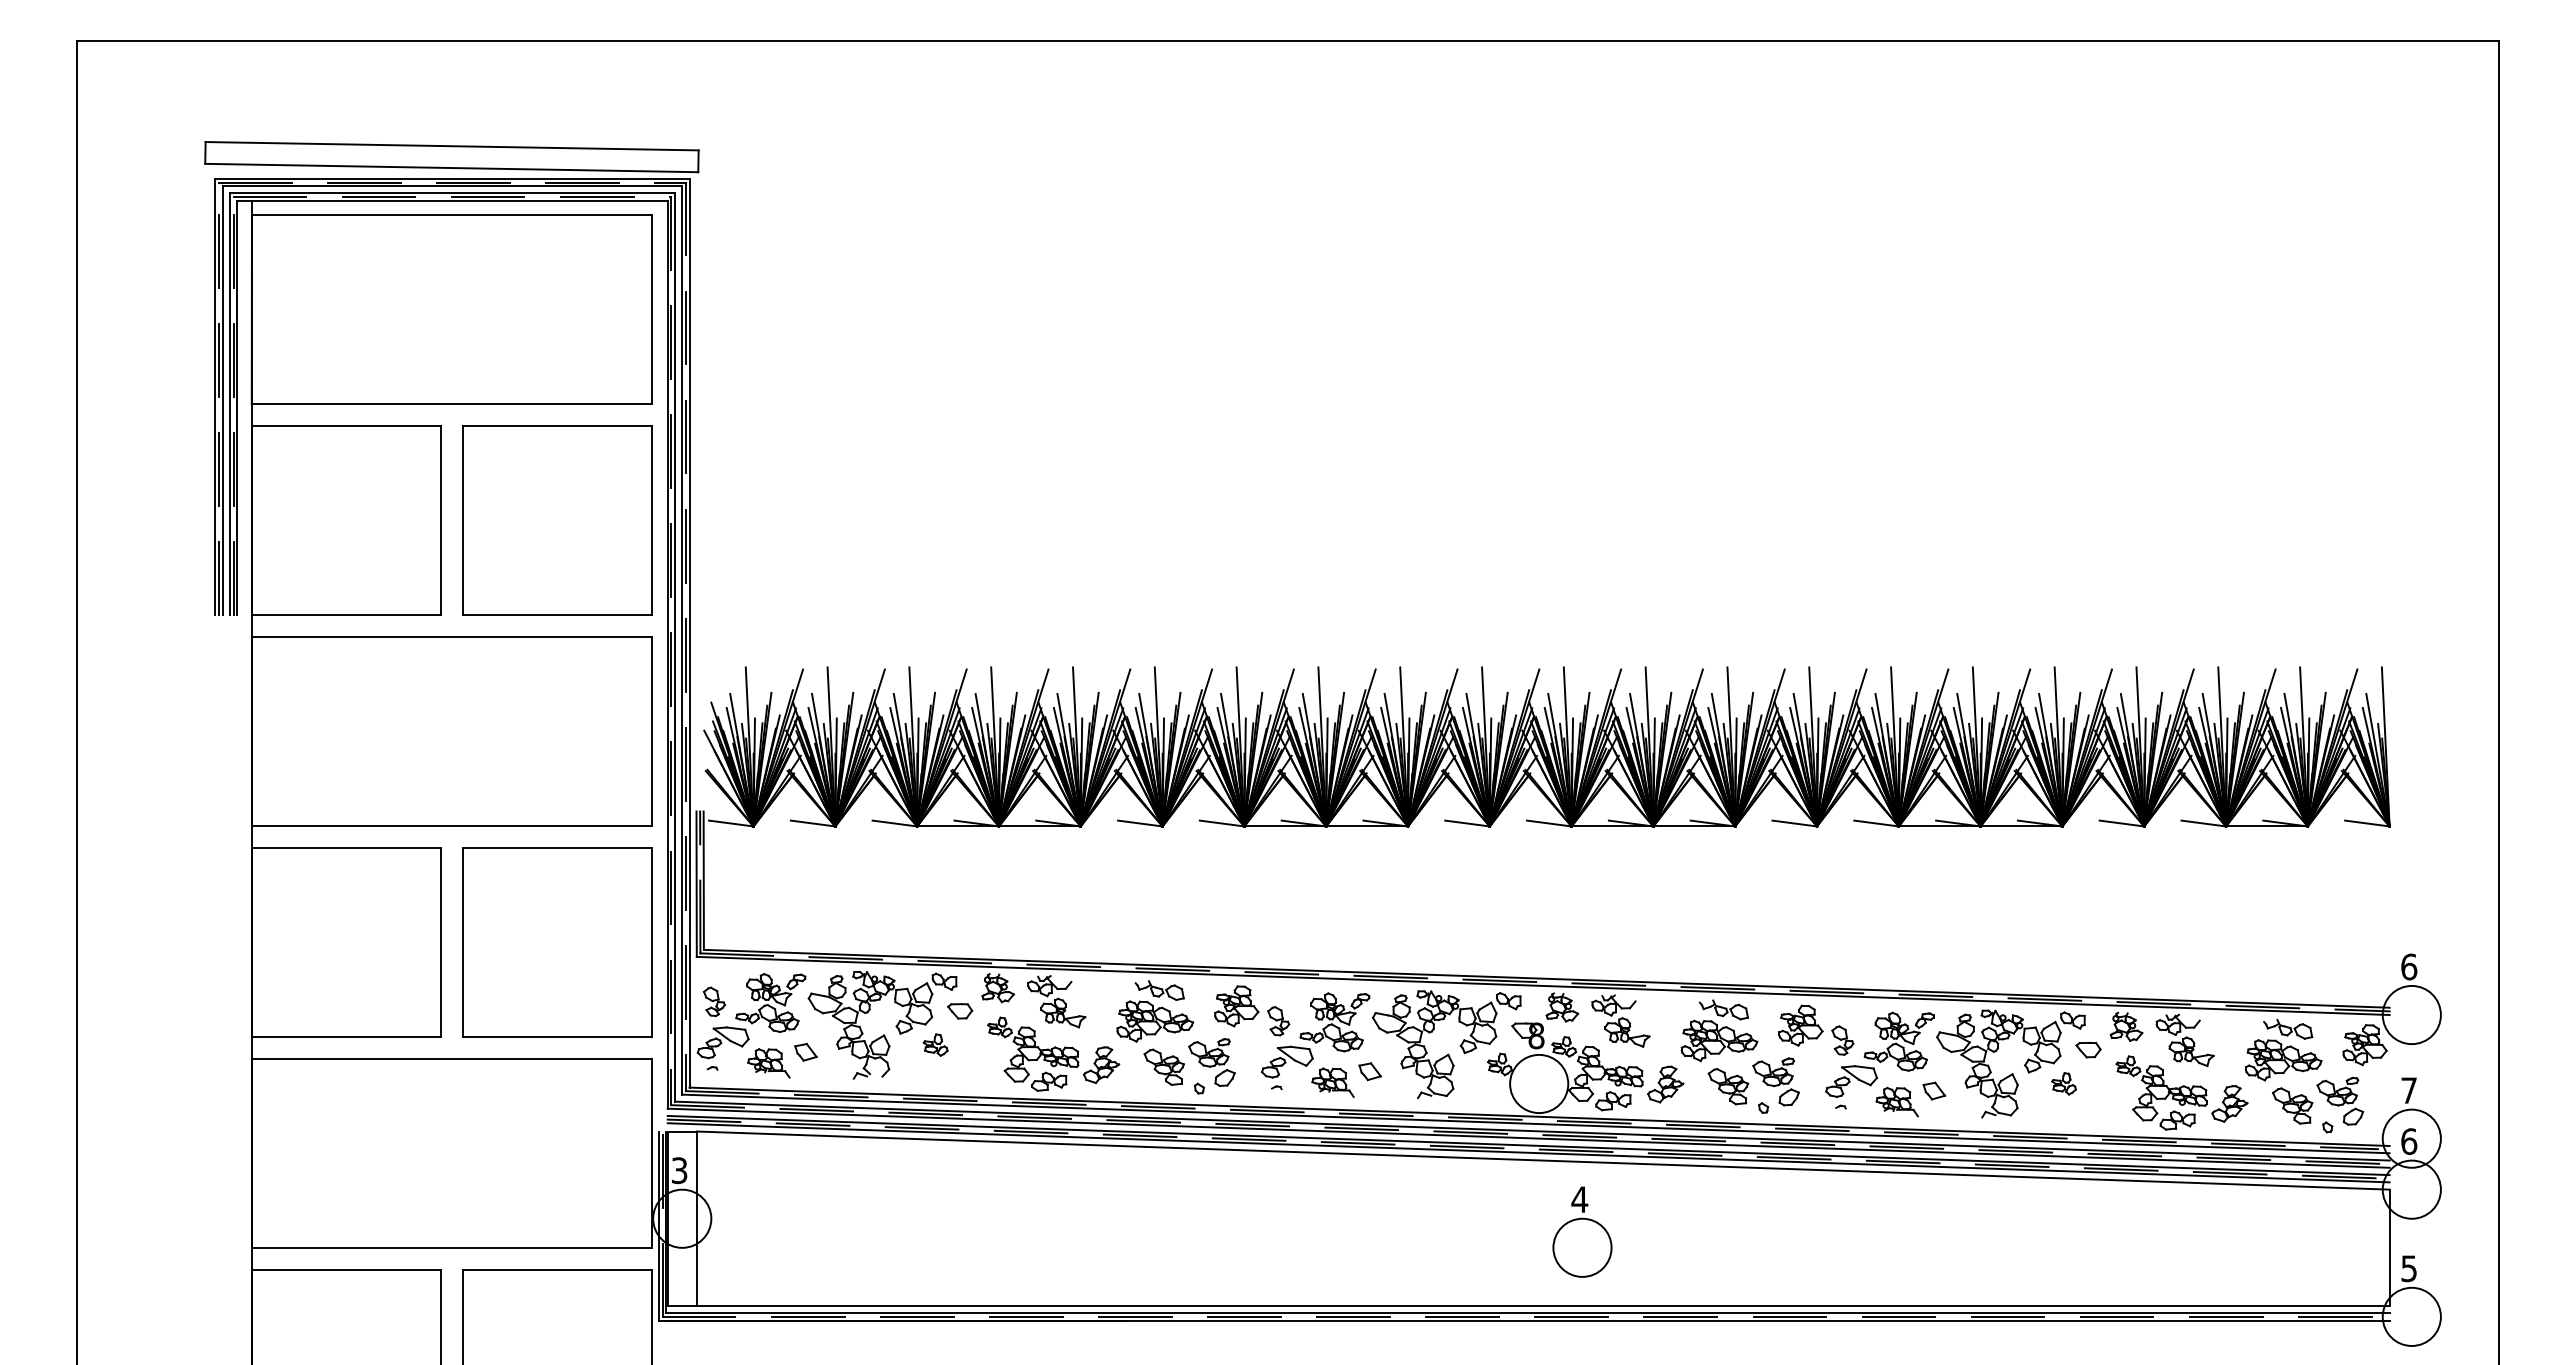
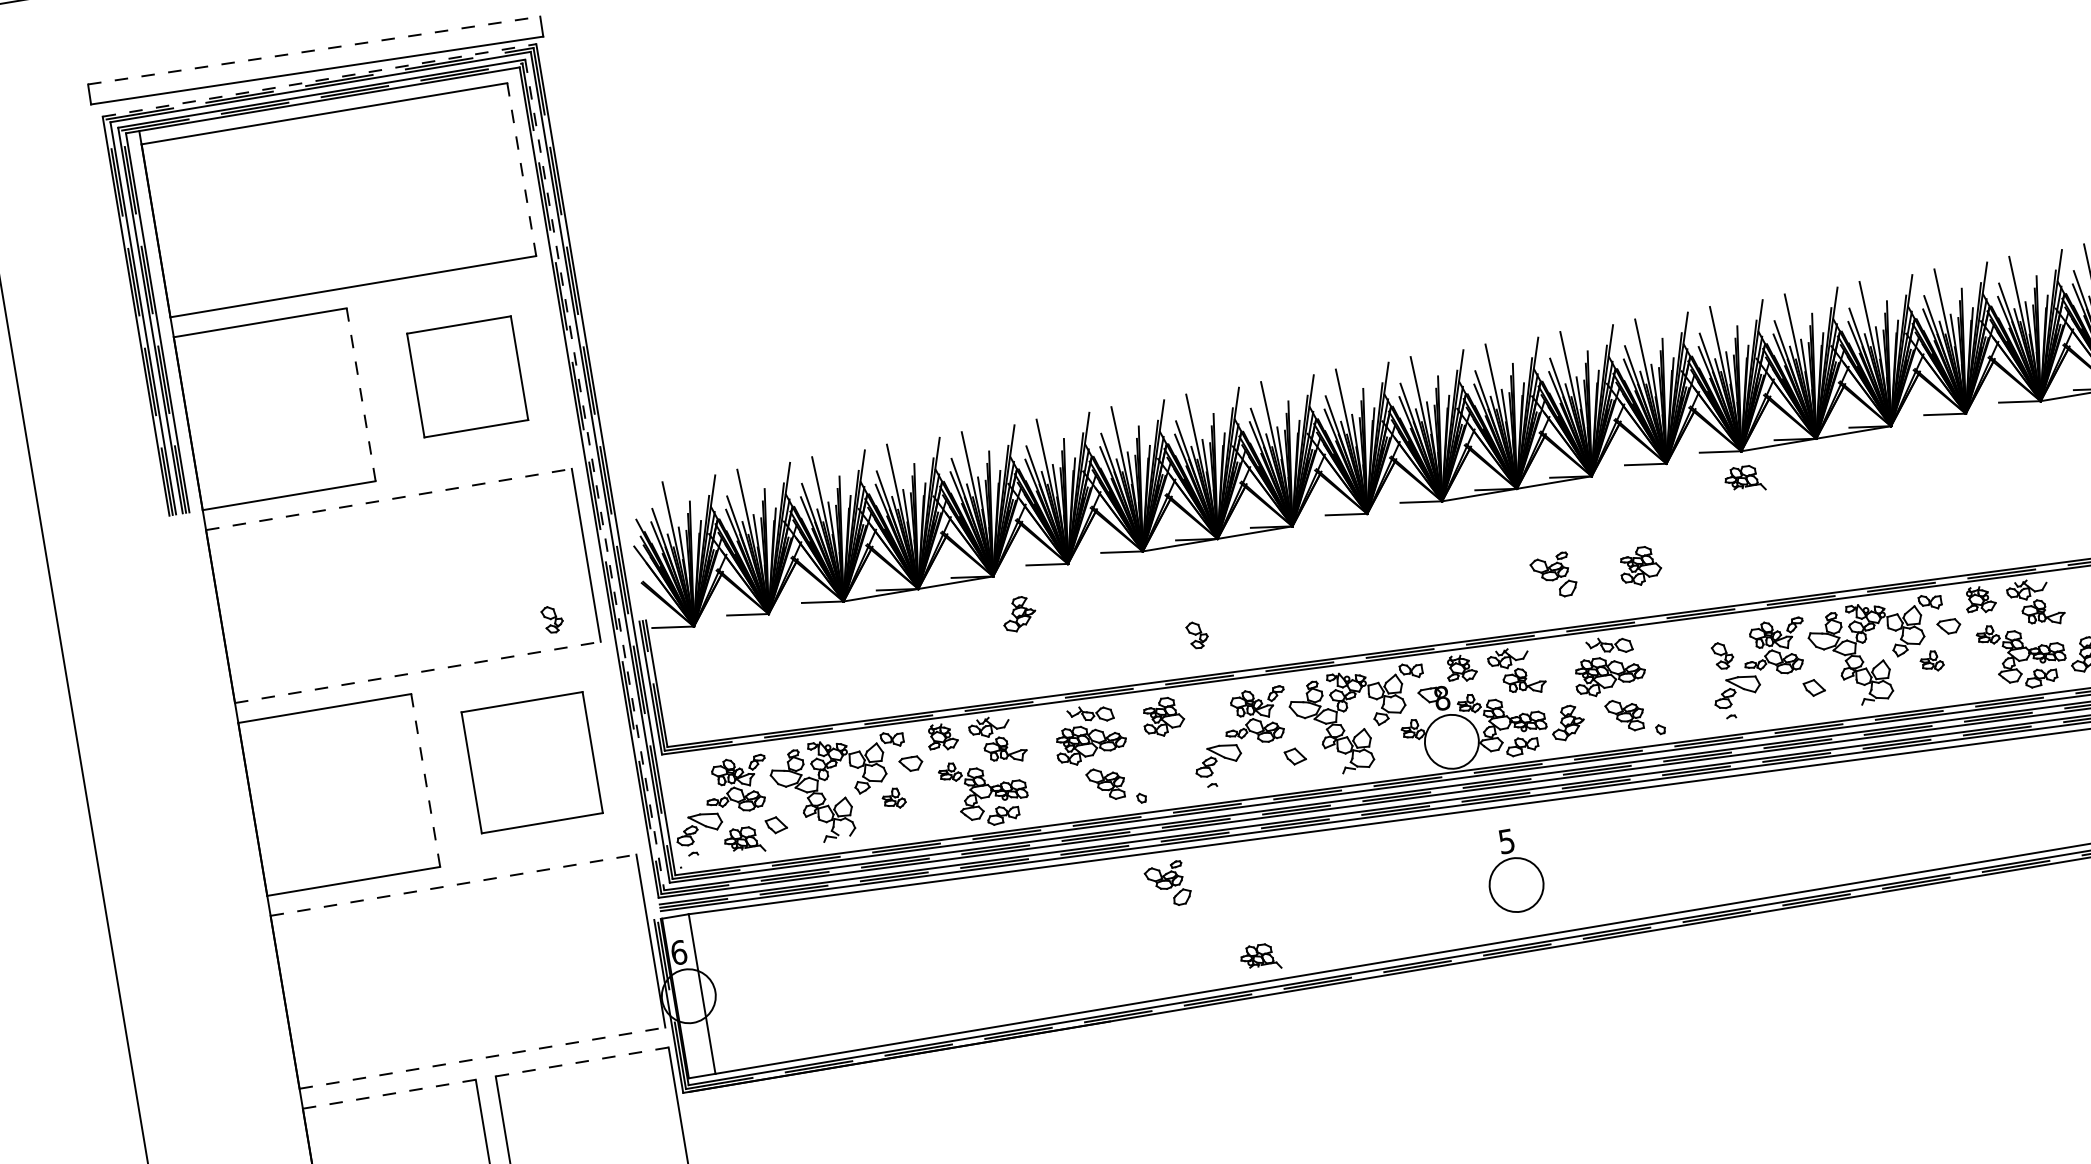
line: (452, 146) -> (314, 50), solid -> dashed
line: (452, 178) -> (319, 80), solid -> dashed
line: (651, 309) -> (521, 169), solid -> dashed
line: (440, 520) -> (360, 394), solid -> dashed
part: (557, 520) -> (467, 376), size x0.6
line: (451, 637) -> (388, 499), solid -> dashed
line: (675, 648) -> (595, 475), solid -> dashed
line: (451, 826) -> (417, 672), solid -> dashed
line: (440, 942) -> (425, 780), solid -> dashed
part: (557, 942) -> (532, 762), size x0.7
part: (714, 1001) -> (552, 619), moved
part: (1278, 1021) -> (1197, 635), moved
part: (1800, 1025) -> (1639, 566), moved
line: (451, 1058) -> (453, 885), solid -> dashed
part: (1211, 1062) -> (1167, 884), moved
part: (1101, 1065) -> (1019, 614), moved
part: (1775, 1081) -> (1553, 575), moved
part: (1332, 1082) -> (1259, 957), moved
part: (1896, 1102) -> (1744, 480), moved
text: (679, 1170) -> (678, 952), 3 -> 6
text: (1579, 1199) -> (1506, 841), 4 -> 5
line: (451, 1247) -> (482, 1057), solid -> dashed
line: (346, 1269) -> (389, 1094), solid -> dashed
line: (557, 1269) -> (582, 1061), solid -> dashed

